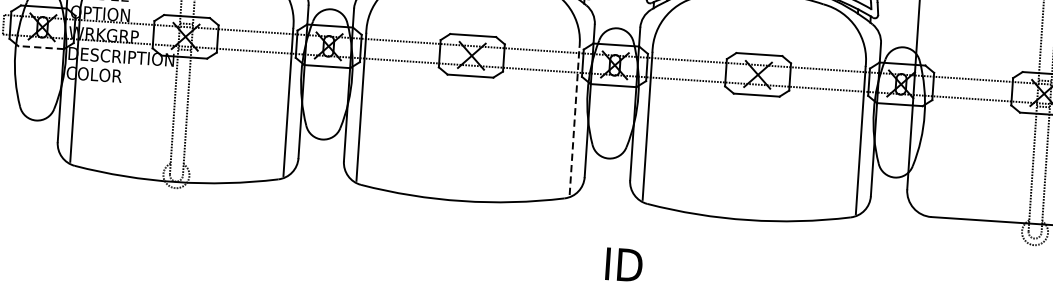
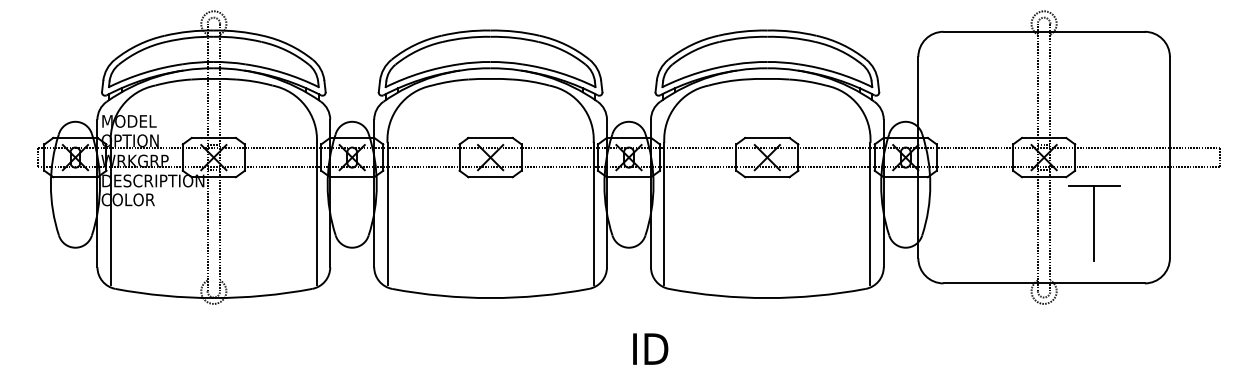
line: (40, 47) -> (74, 177), dashed -> solid
line: (574, 120) -> (593, 213), dashed -> solid

